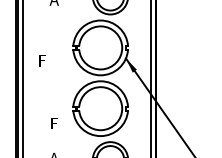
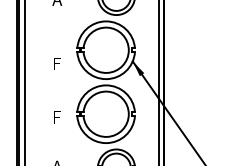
text: (42, 60) -> (57, 63), moved
text: (54, 123) -> (57, 117), moved

